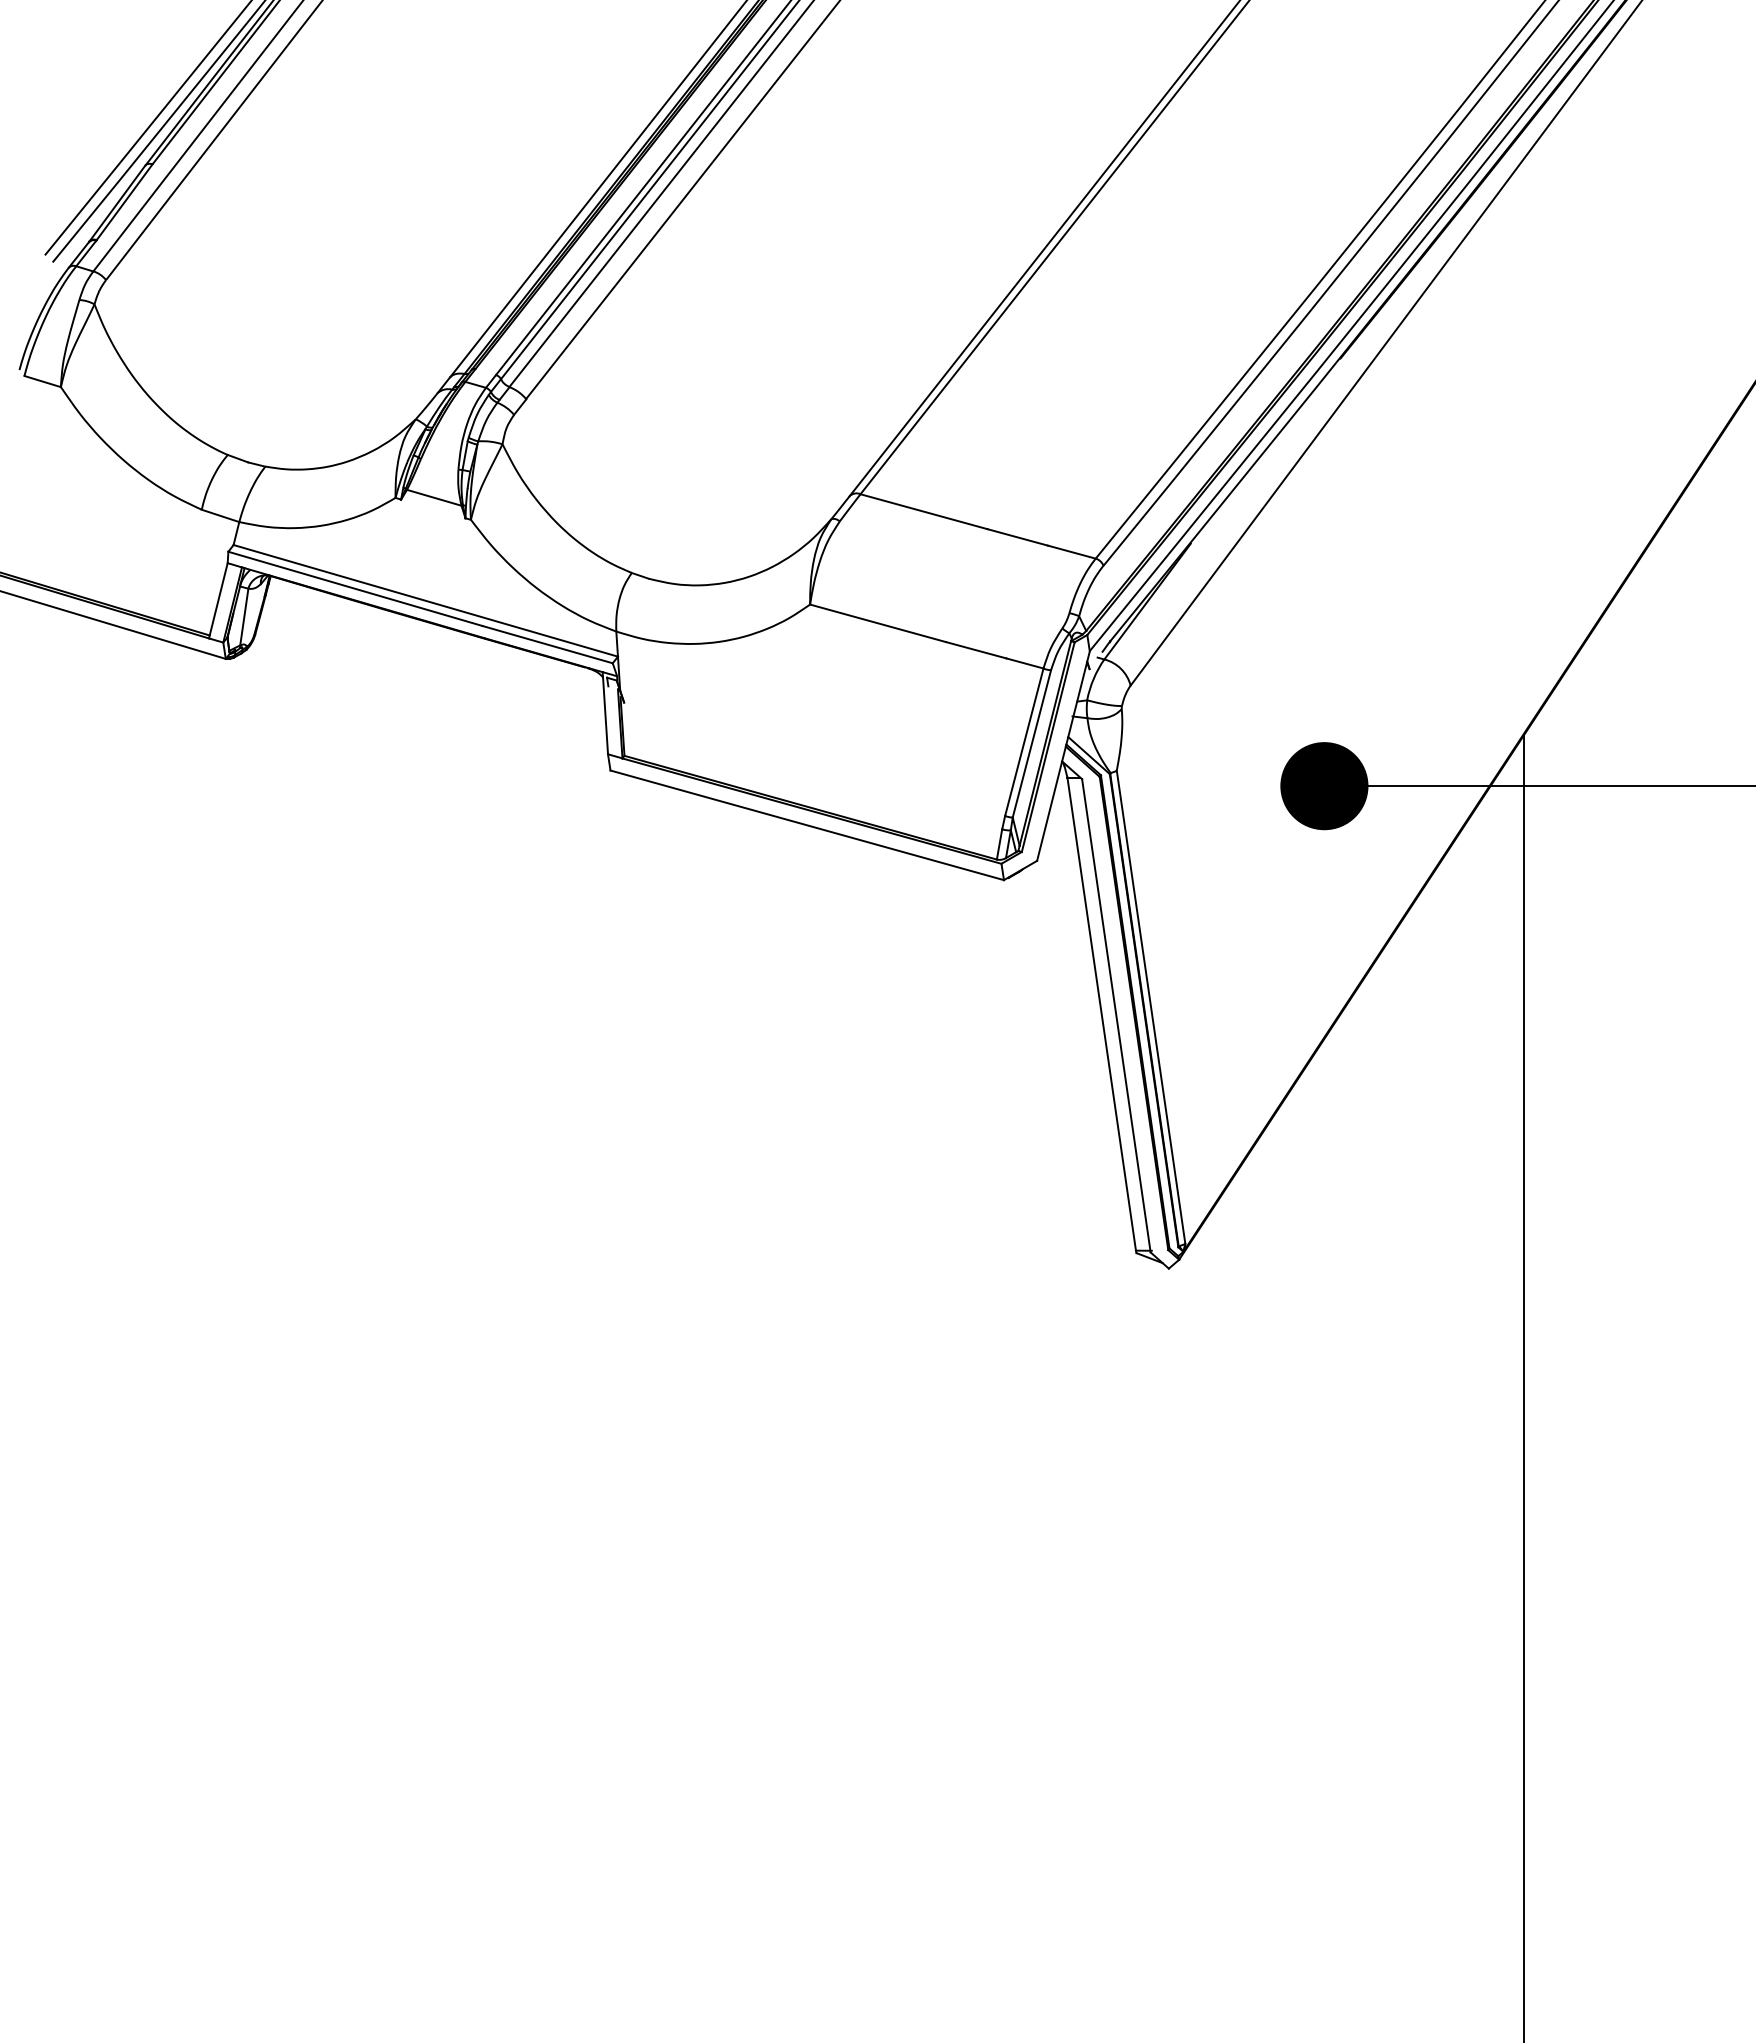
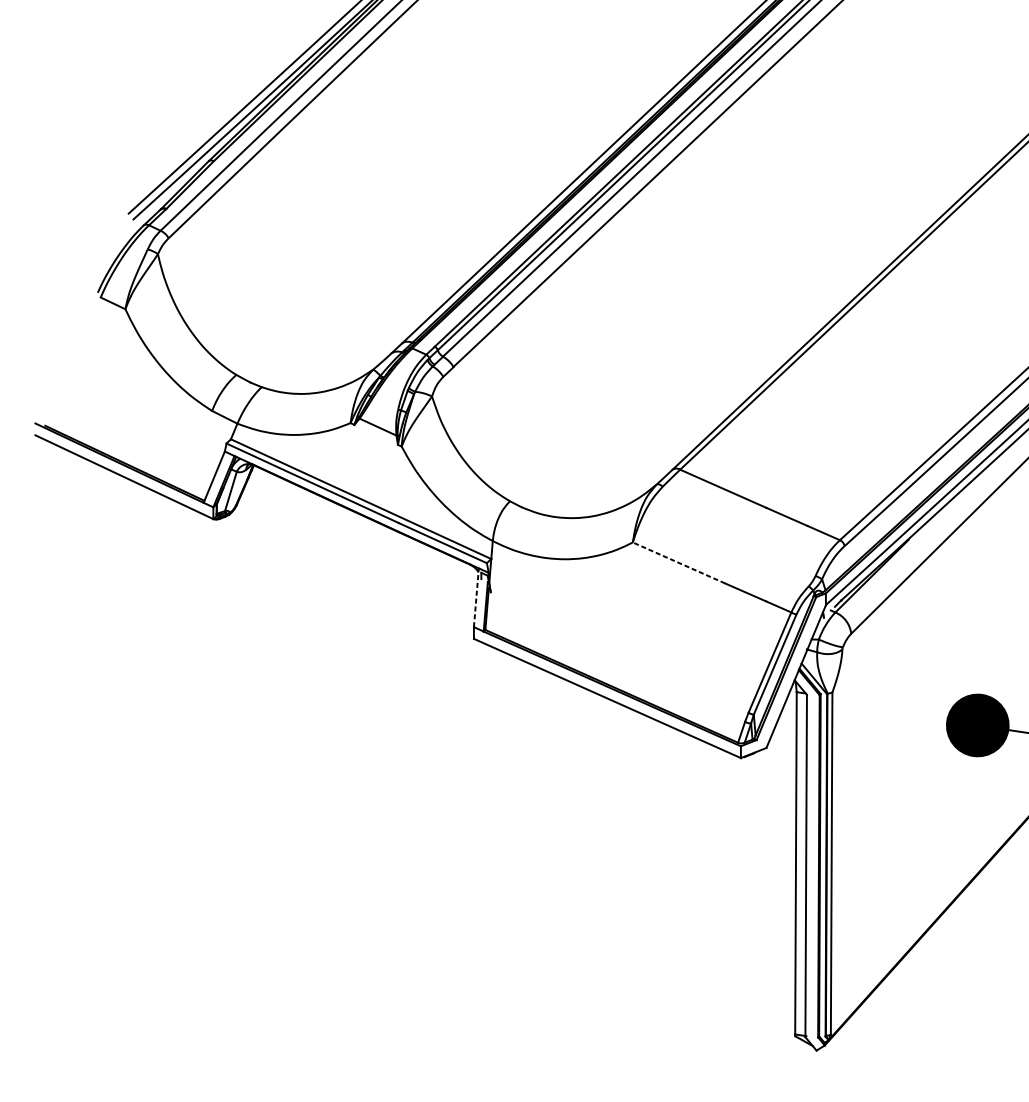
line: (878, 623) -> (679, 563), solid -> dashed
line: (605, 712) -> (476, 597), solid -> dashed

